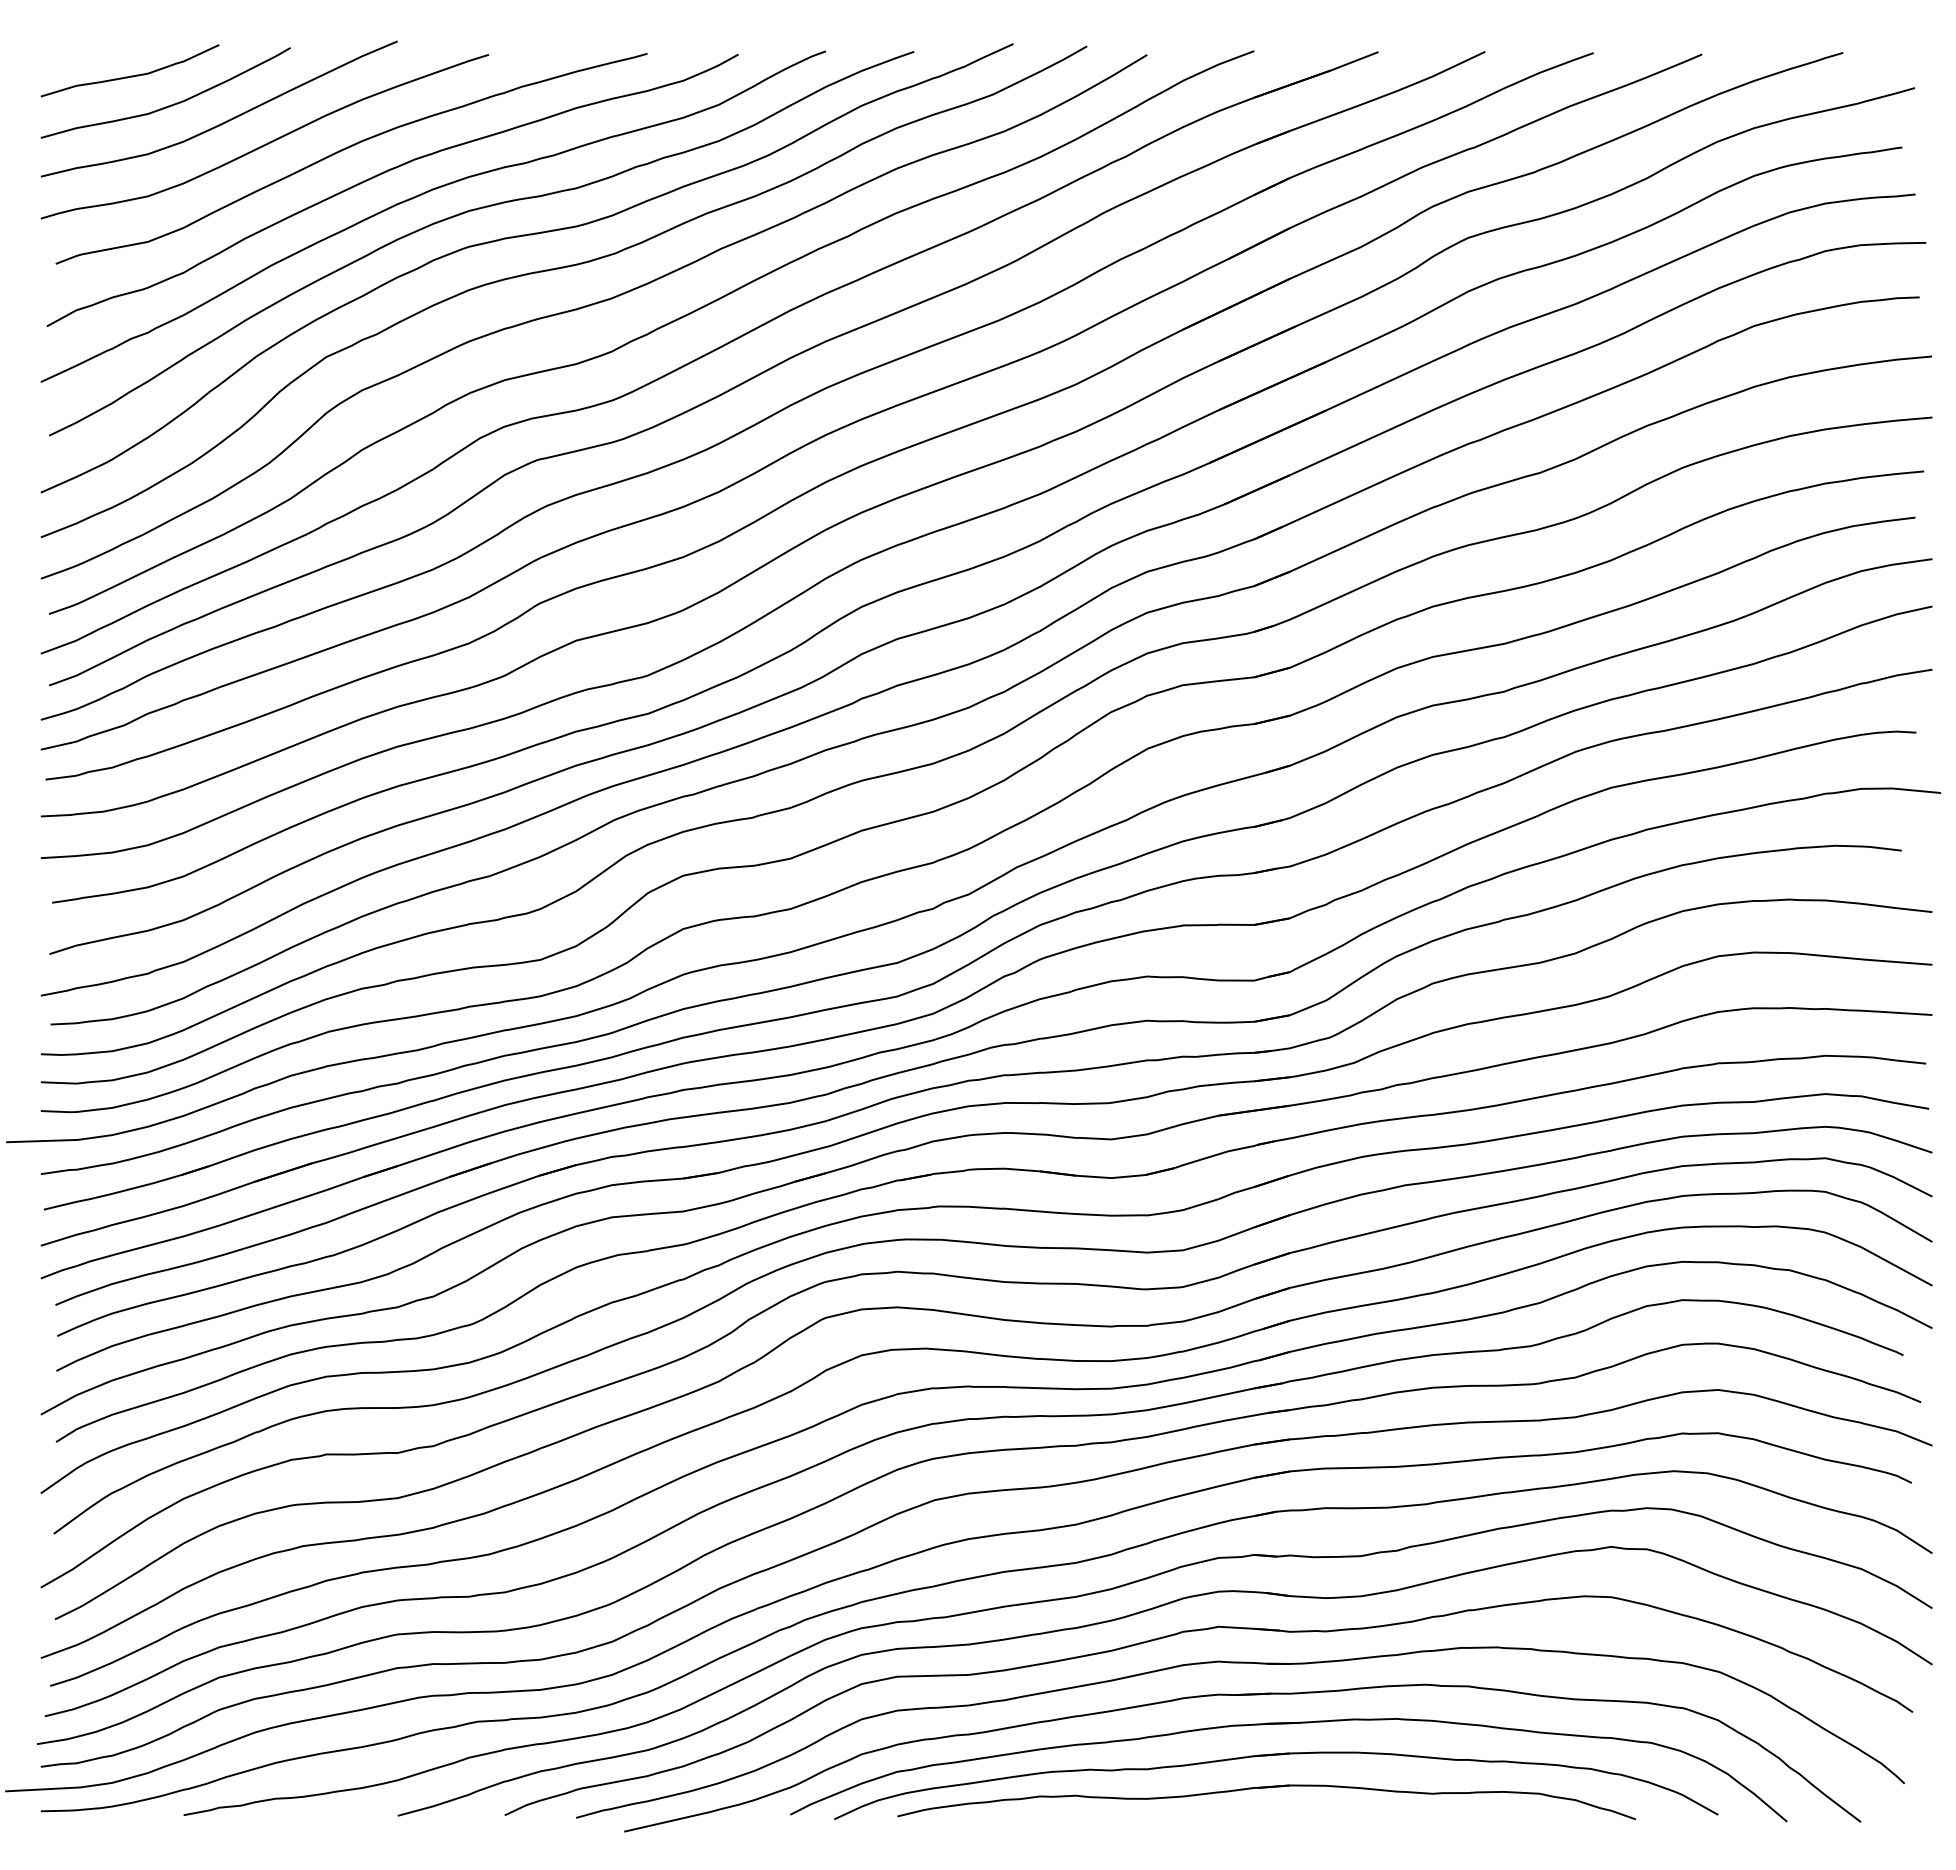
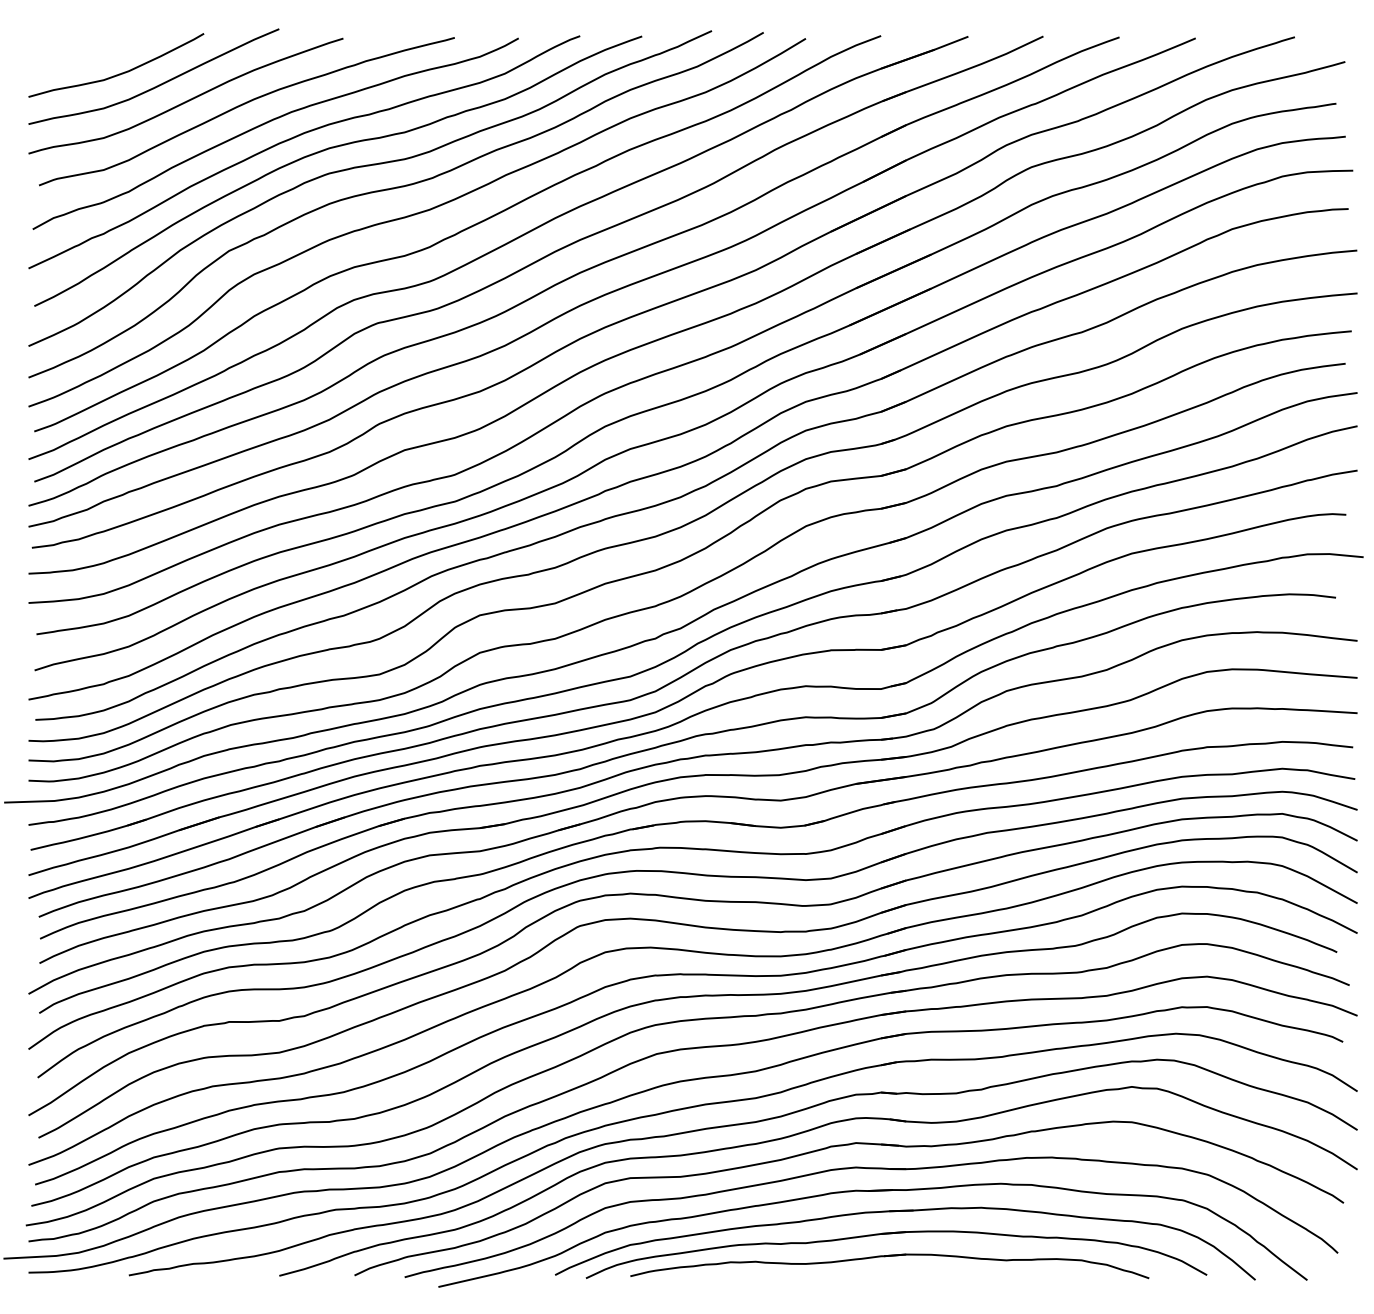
curve: (130, 75) -> (91, 53), removed

